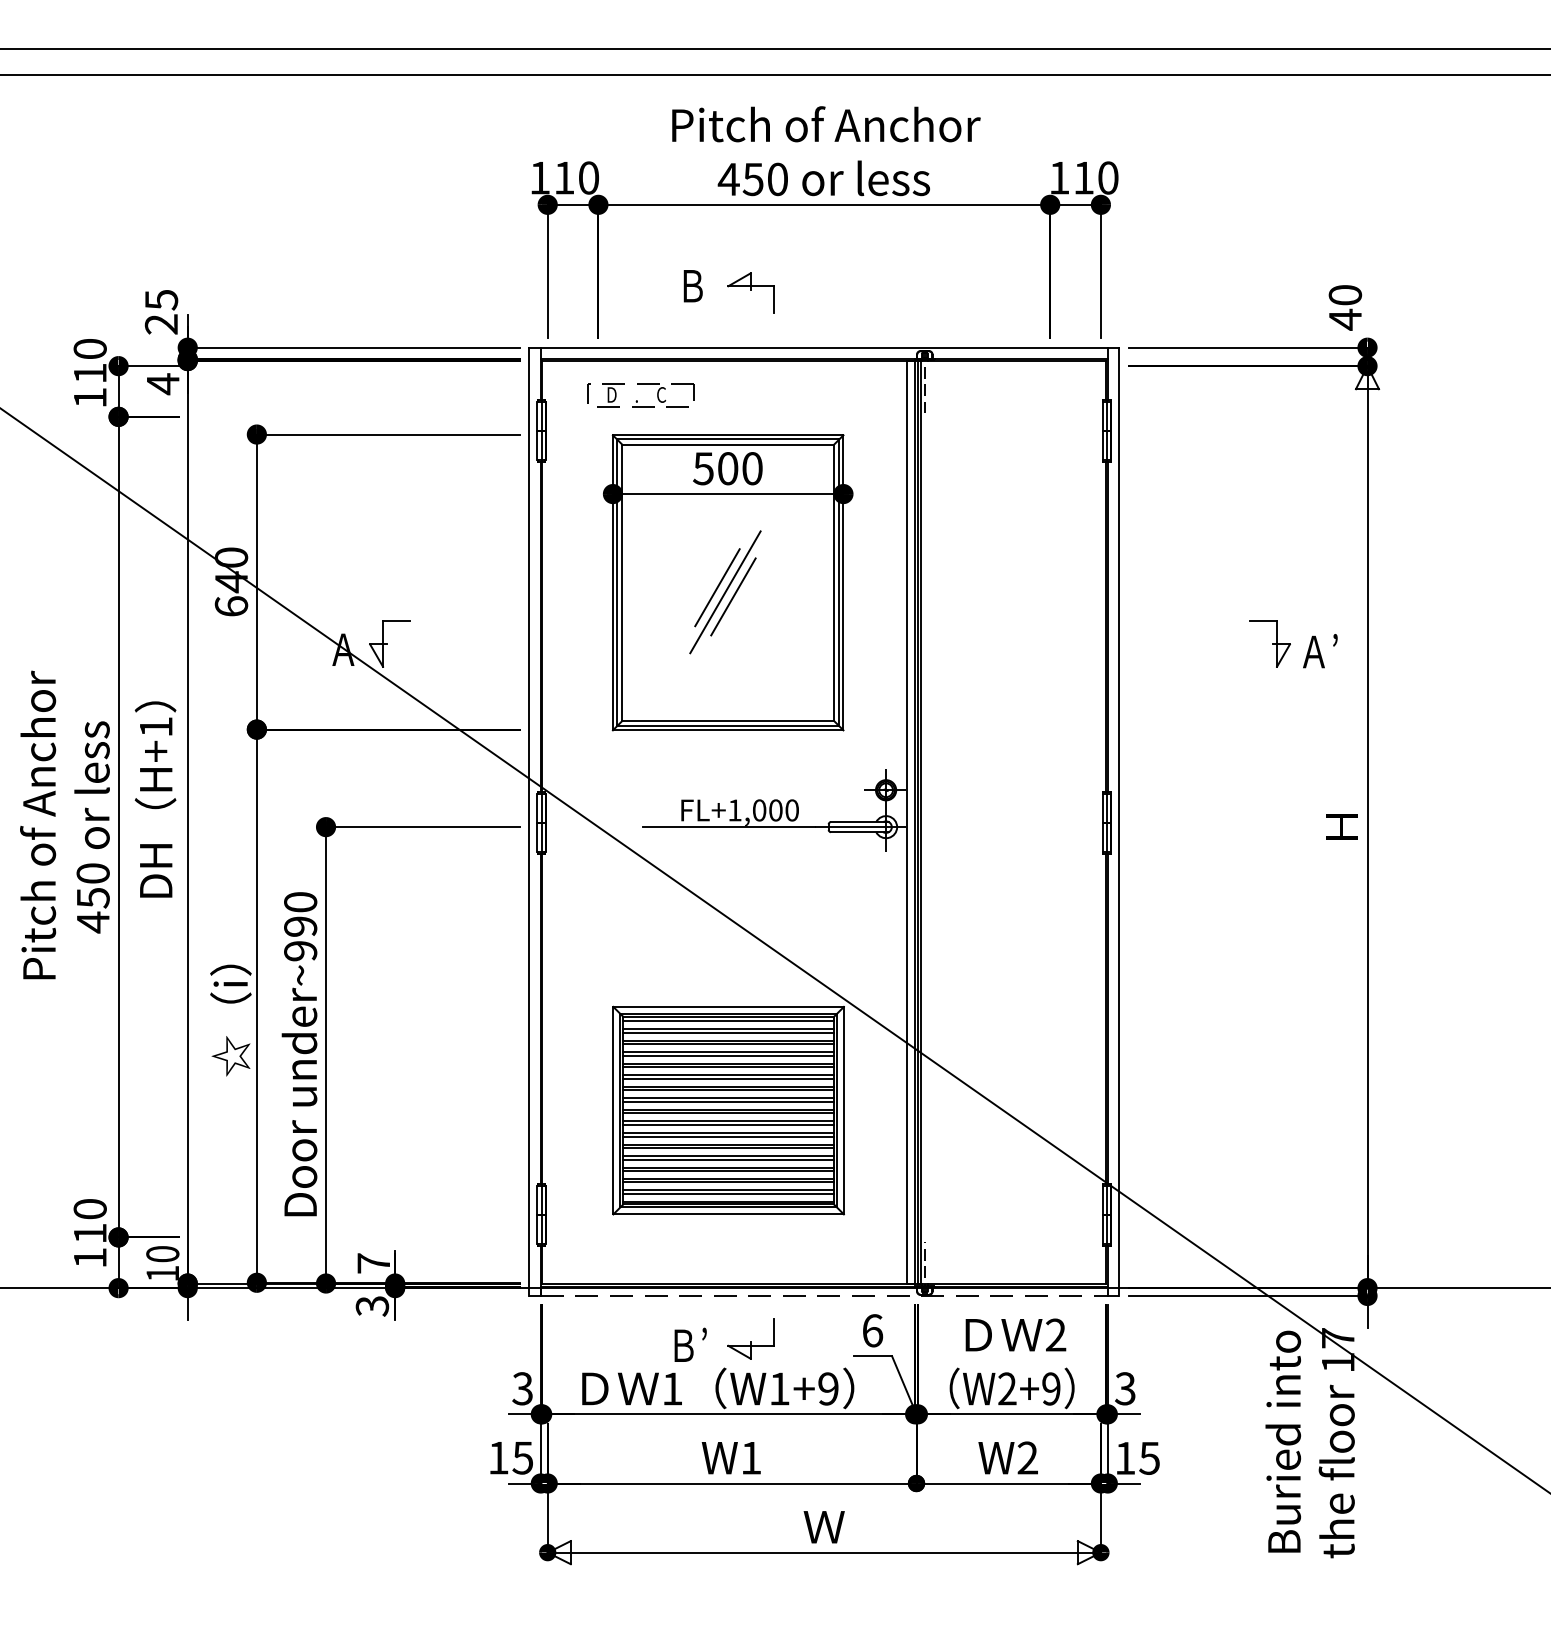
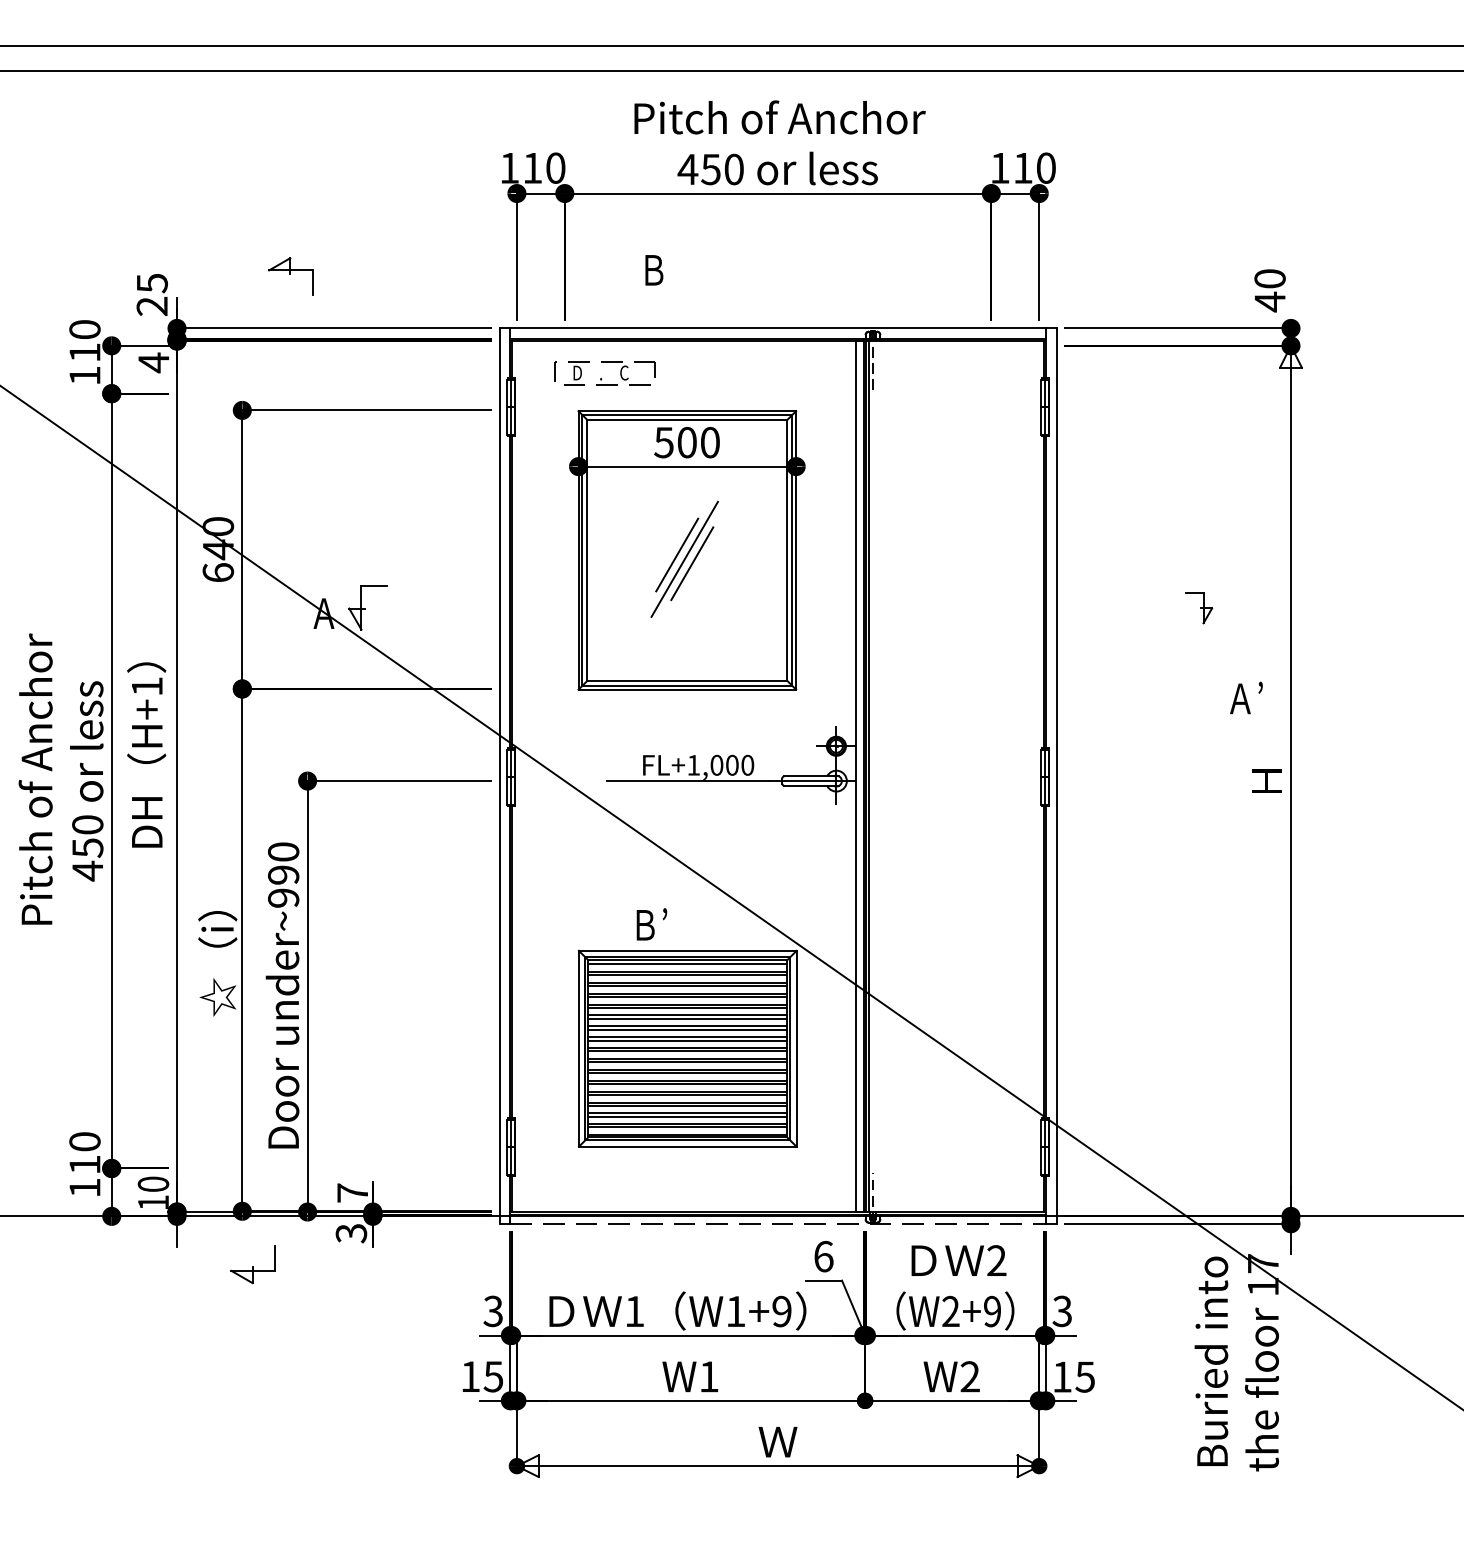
part: (750, 292) -> (290, 276), moved
part: (1269, 643) -> (1198, 607), size x0.7
text: (1320, 651) -> (1246, 698), moved
part: (750, 1338) -> (252, 1263), moved
text: (690, 1344) -> (651, 924), moved

